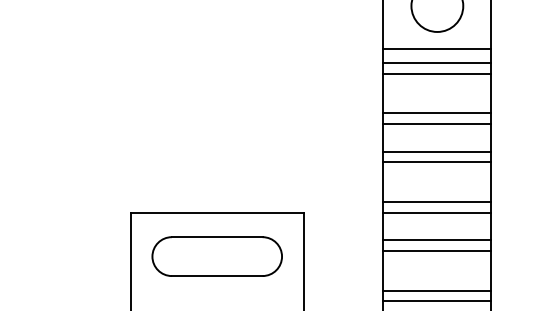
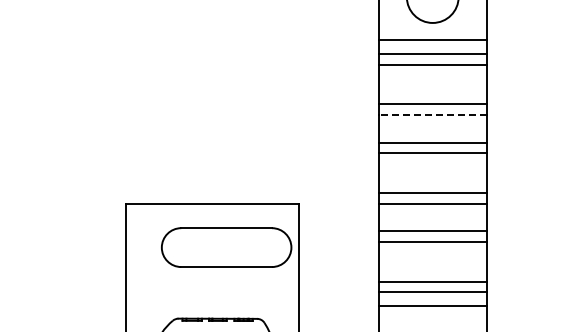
line: (437, 124) -> (432, 115), solid -> dashed
part: (217, 256) -> (226, 247), moved

